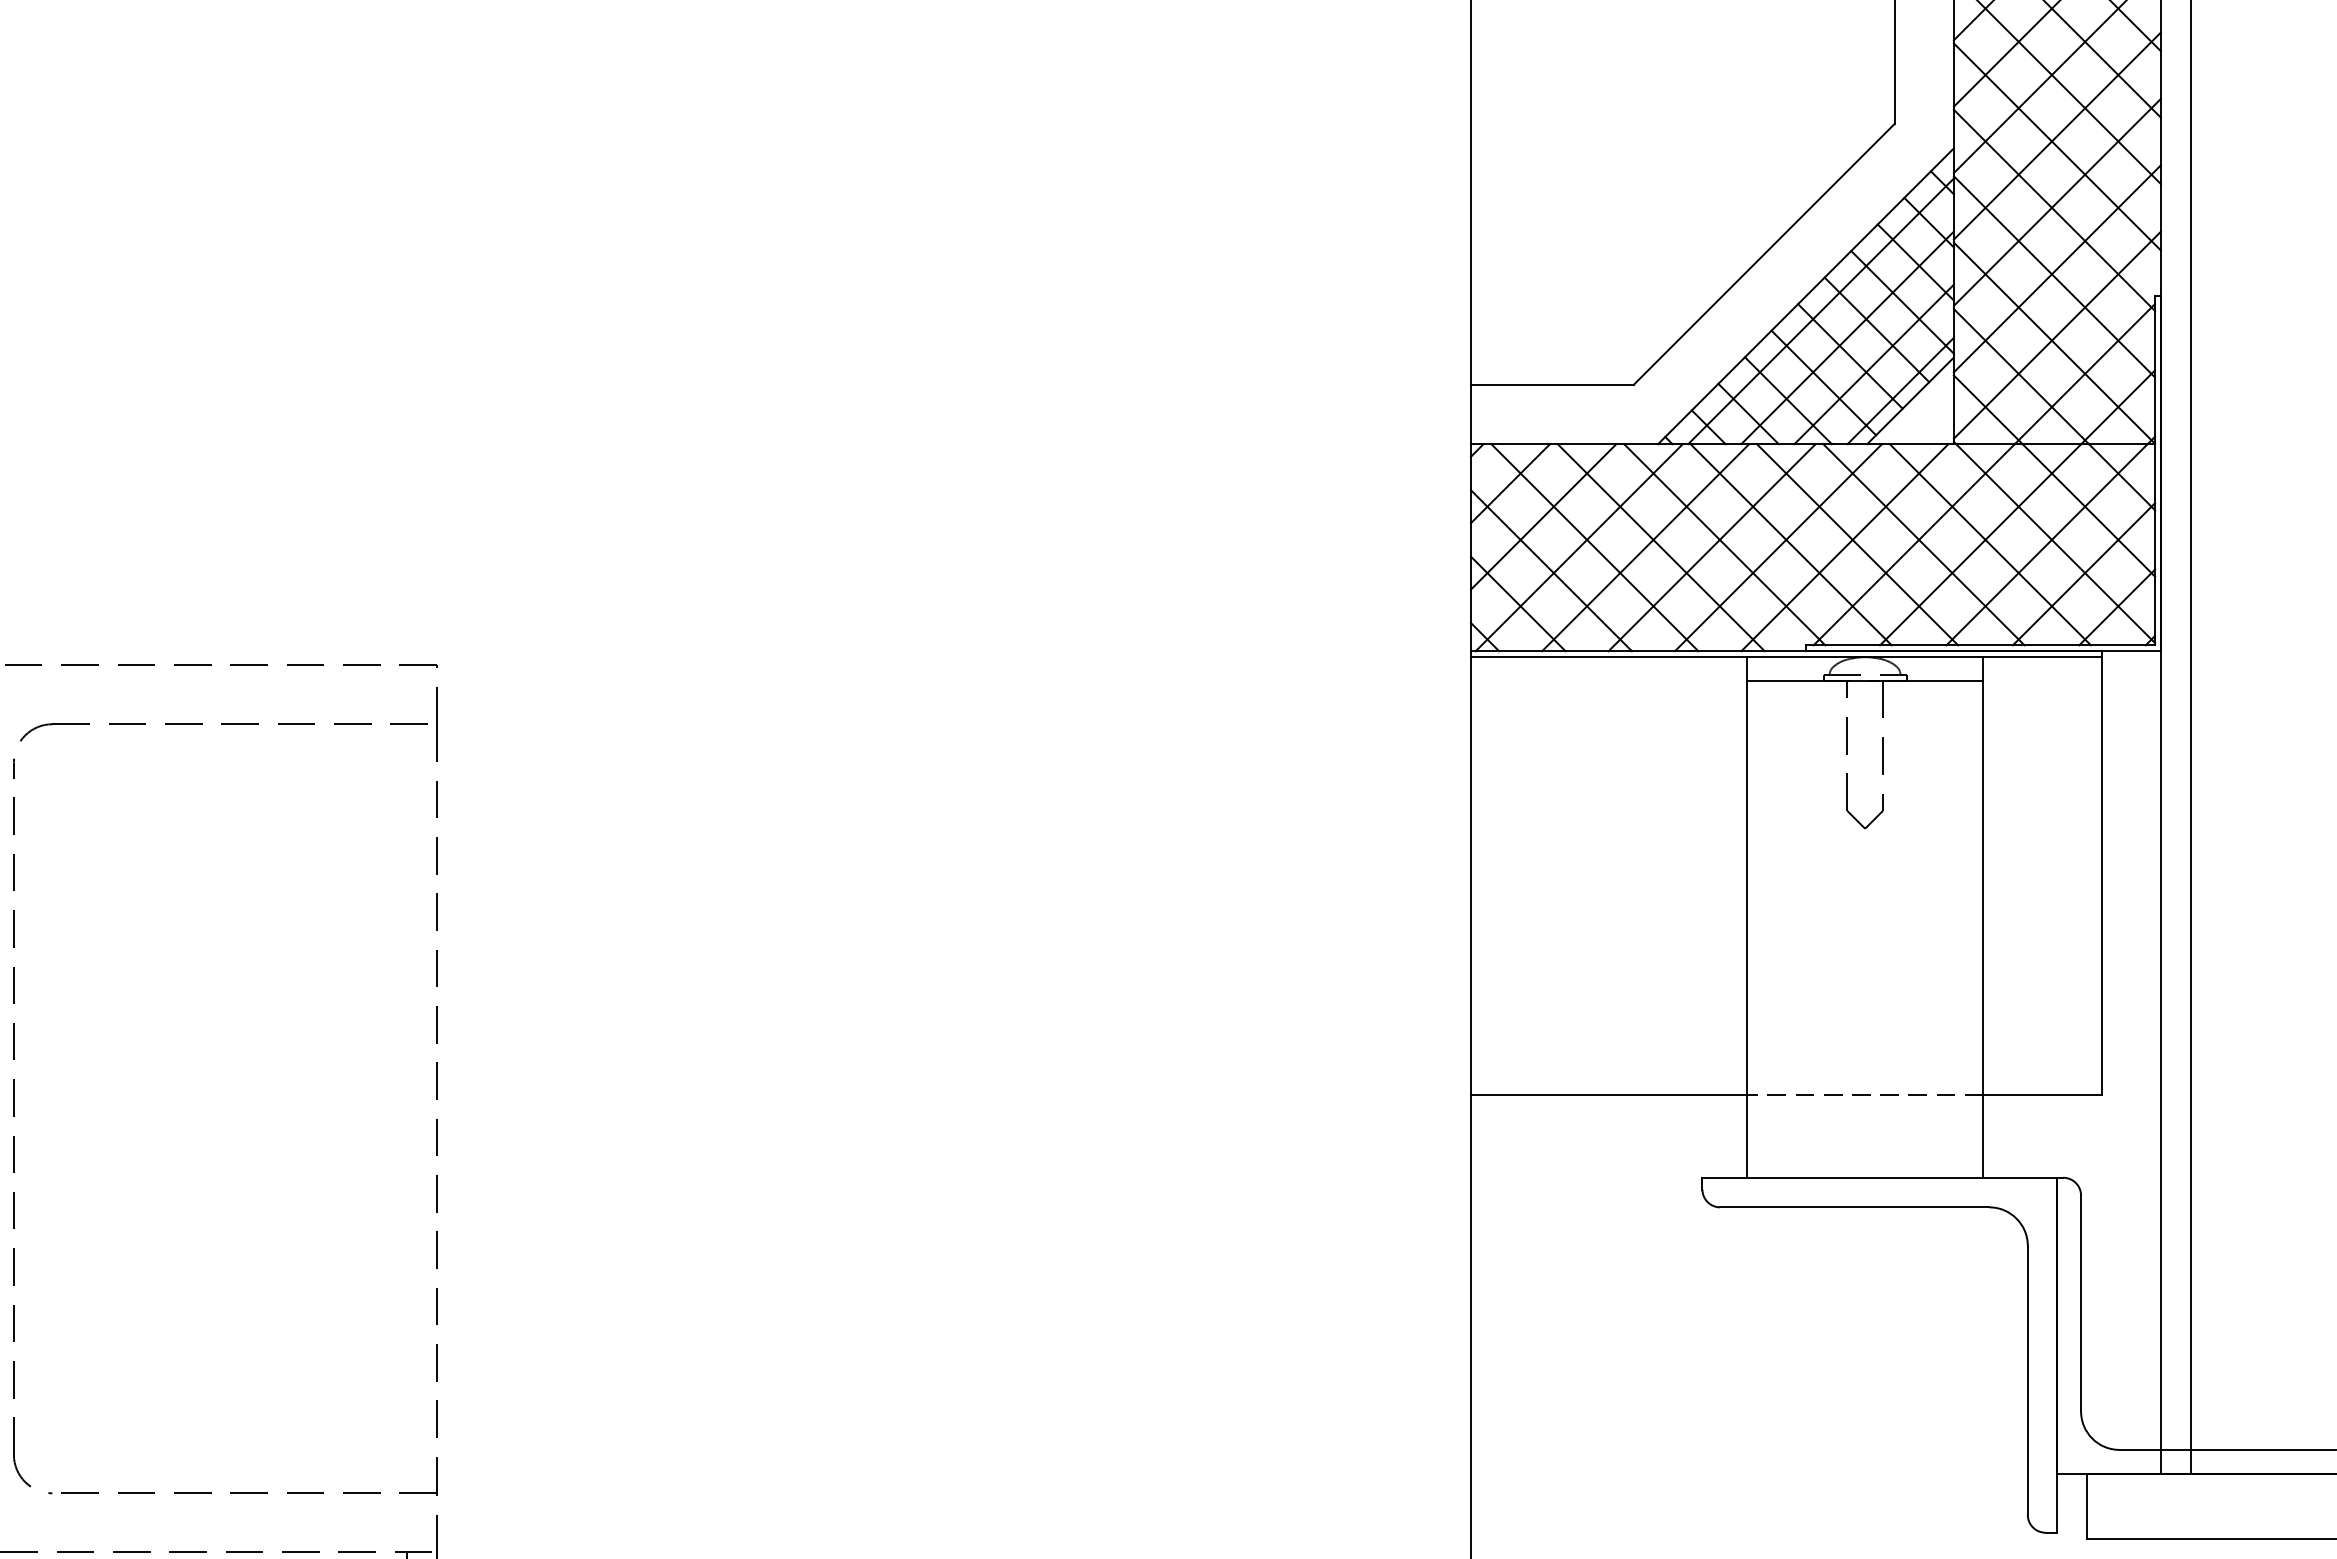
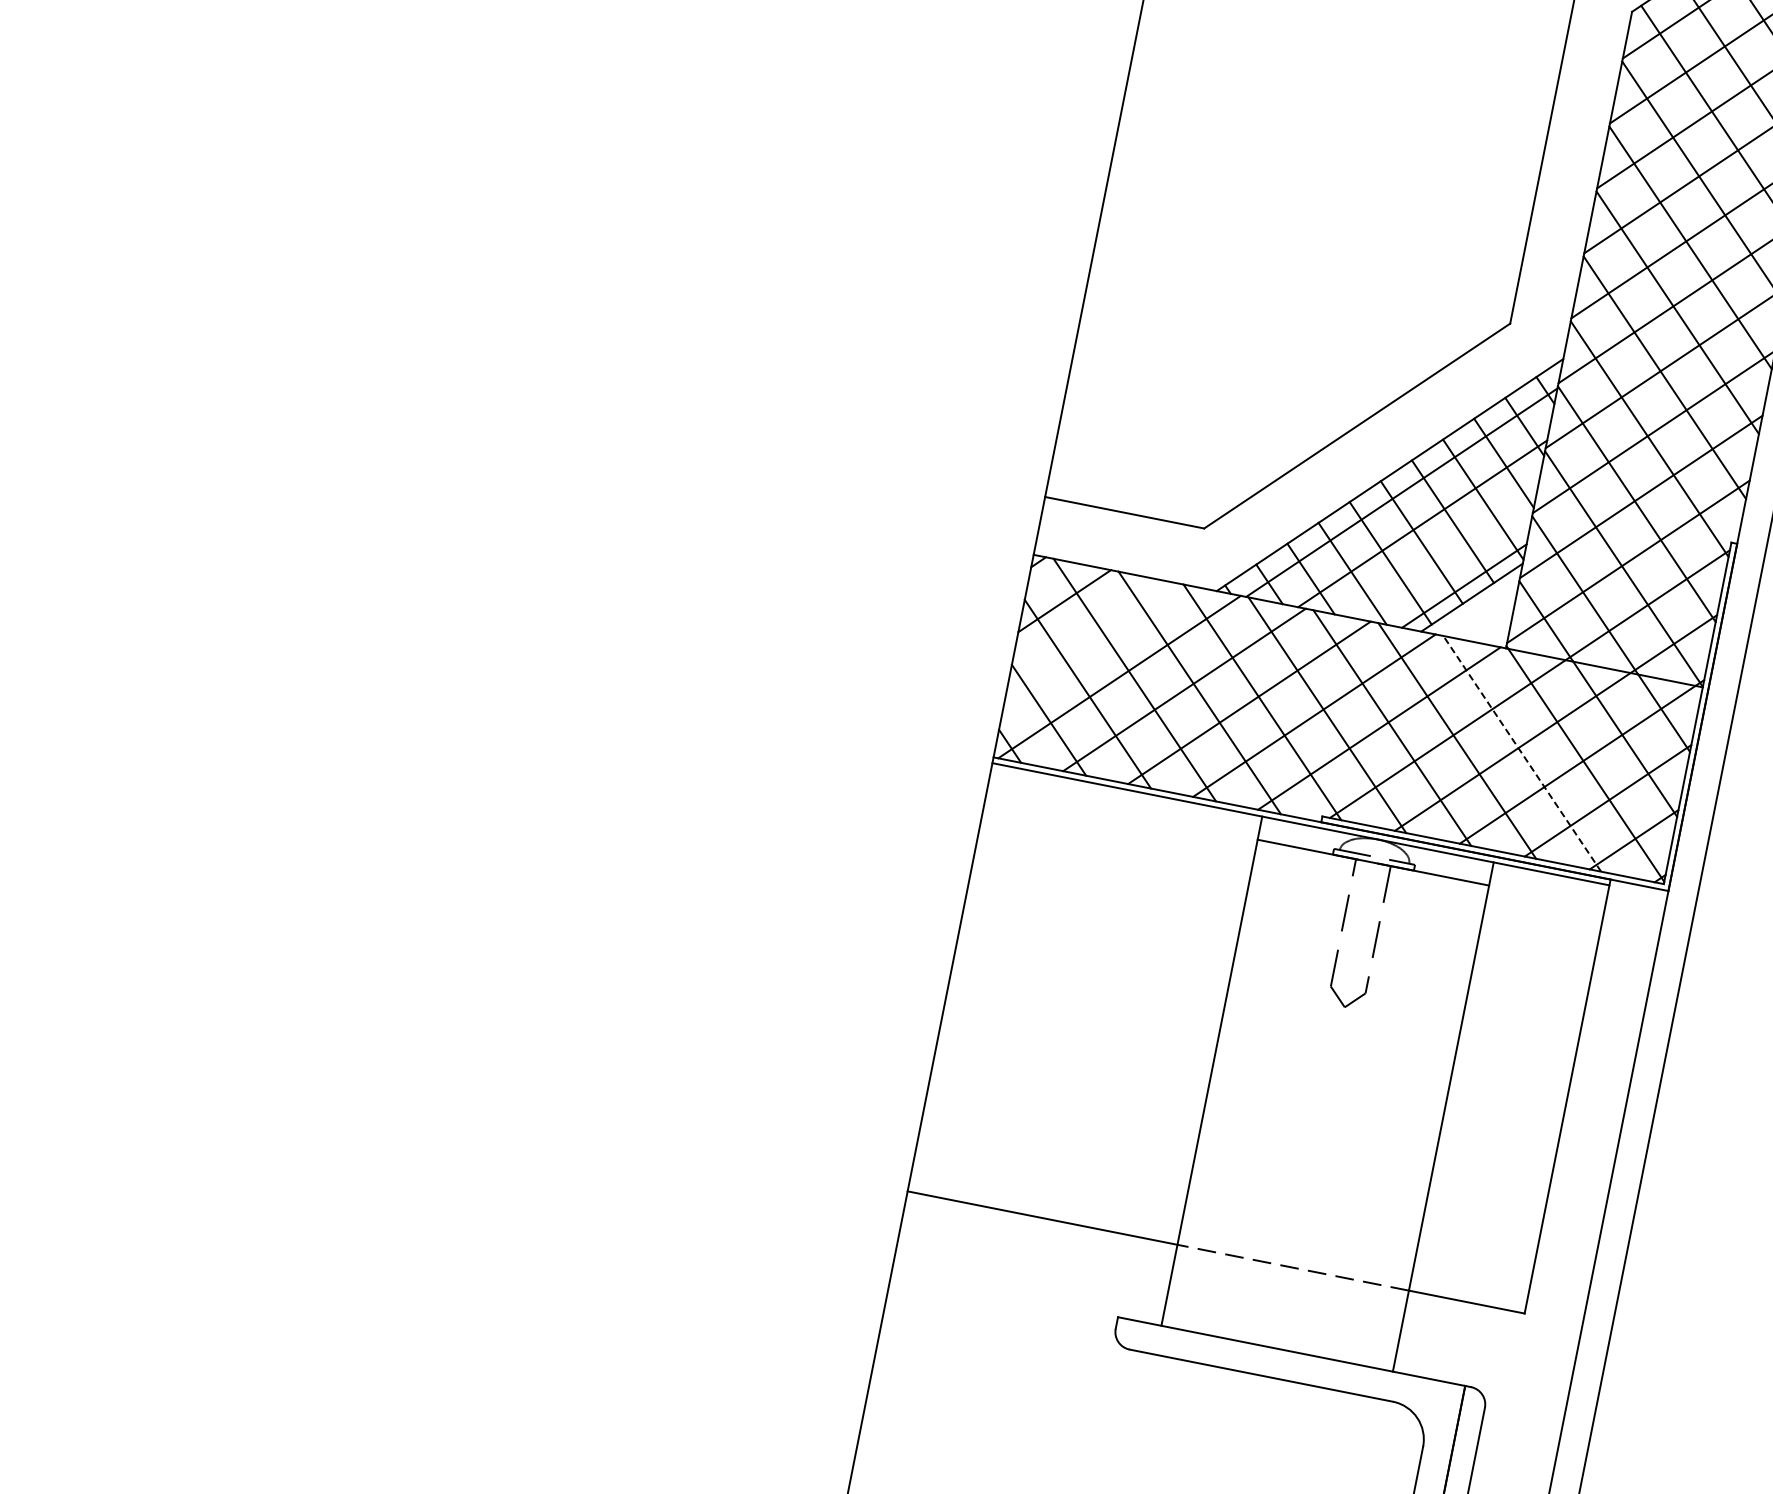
line: (1873, 364) -> (1442, 554), removed
line: (1543, 516) -> (1090, 639), removed
line: (1990, 544) -> (1522, 753), solid -> dashed

